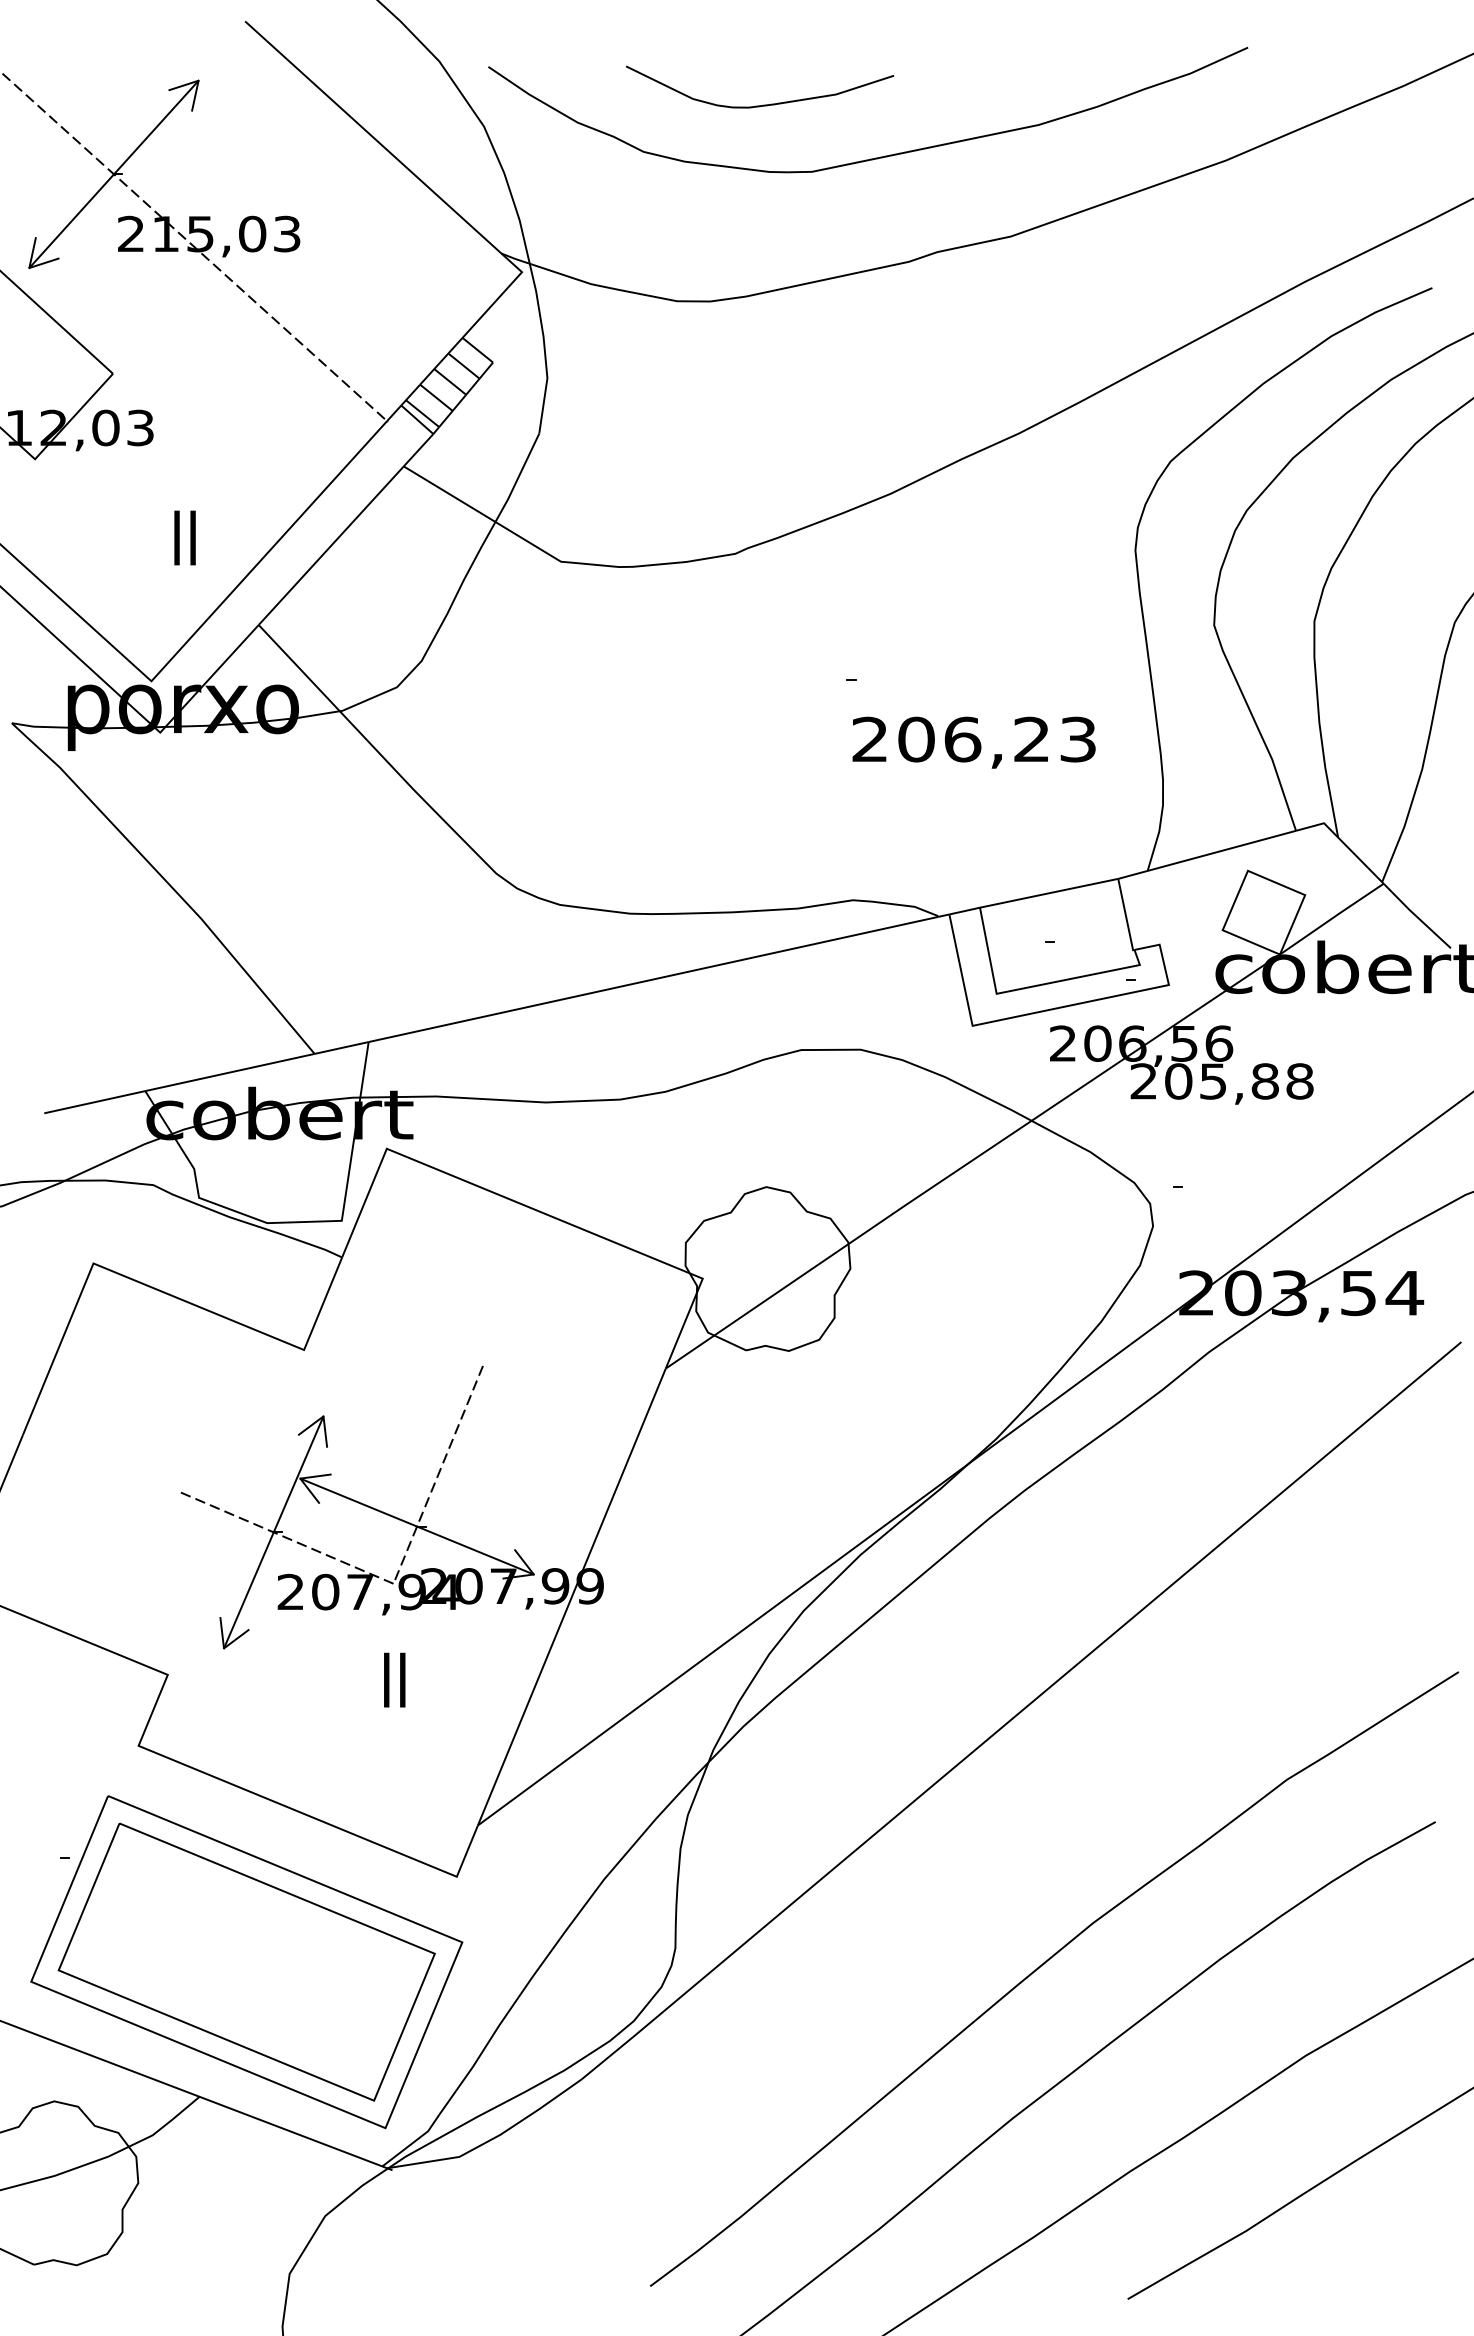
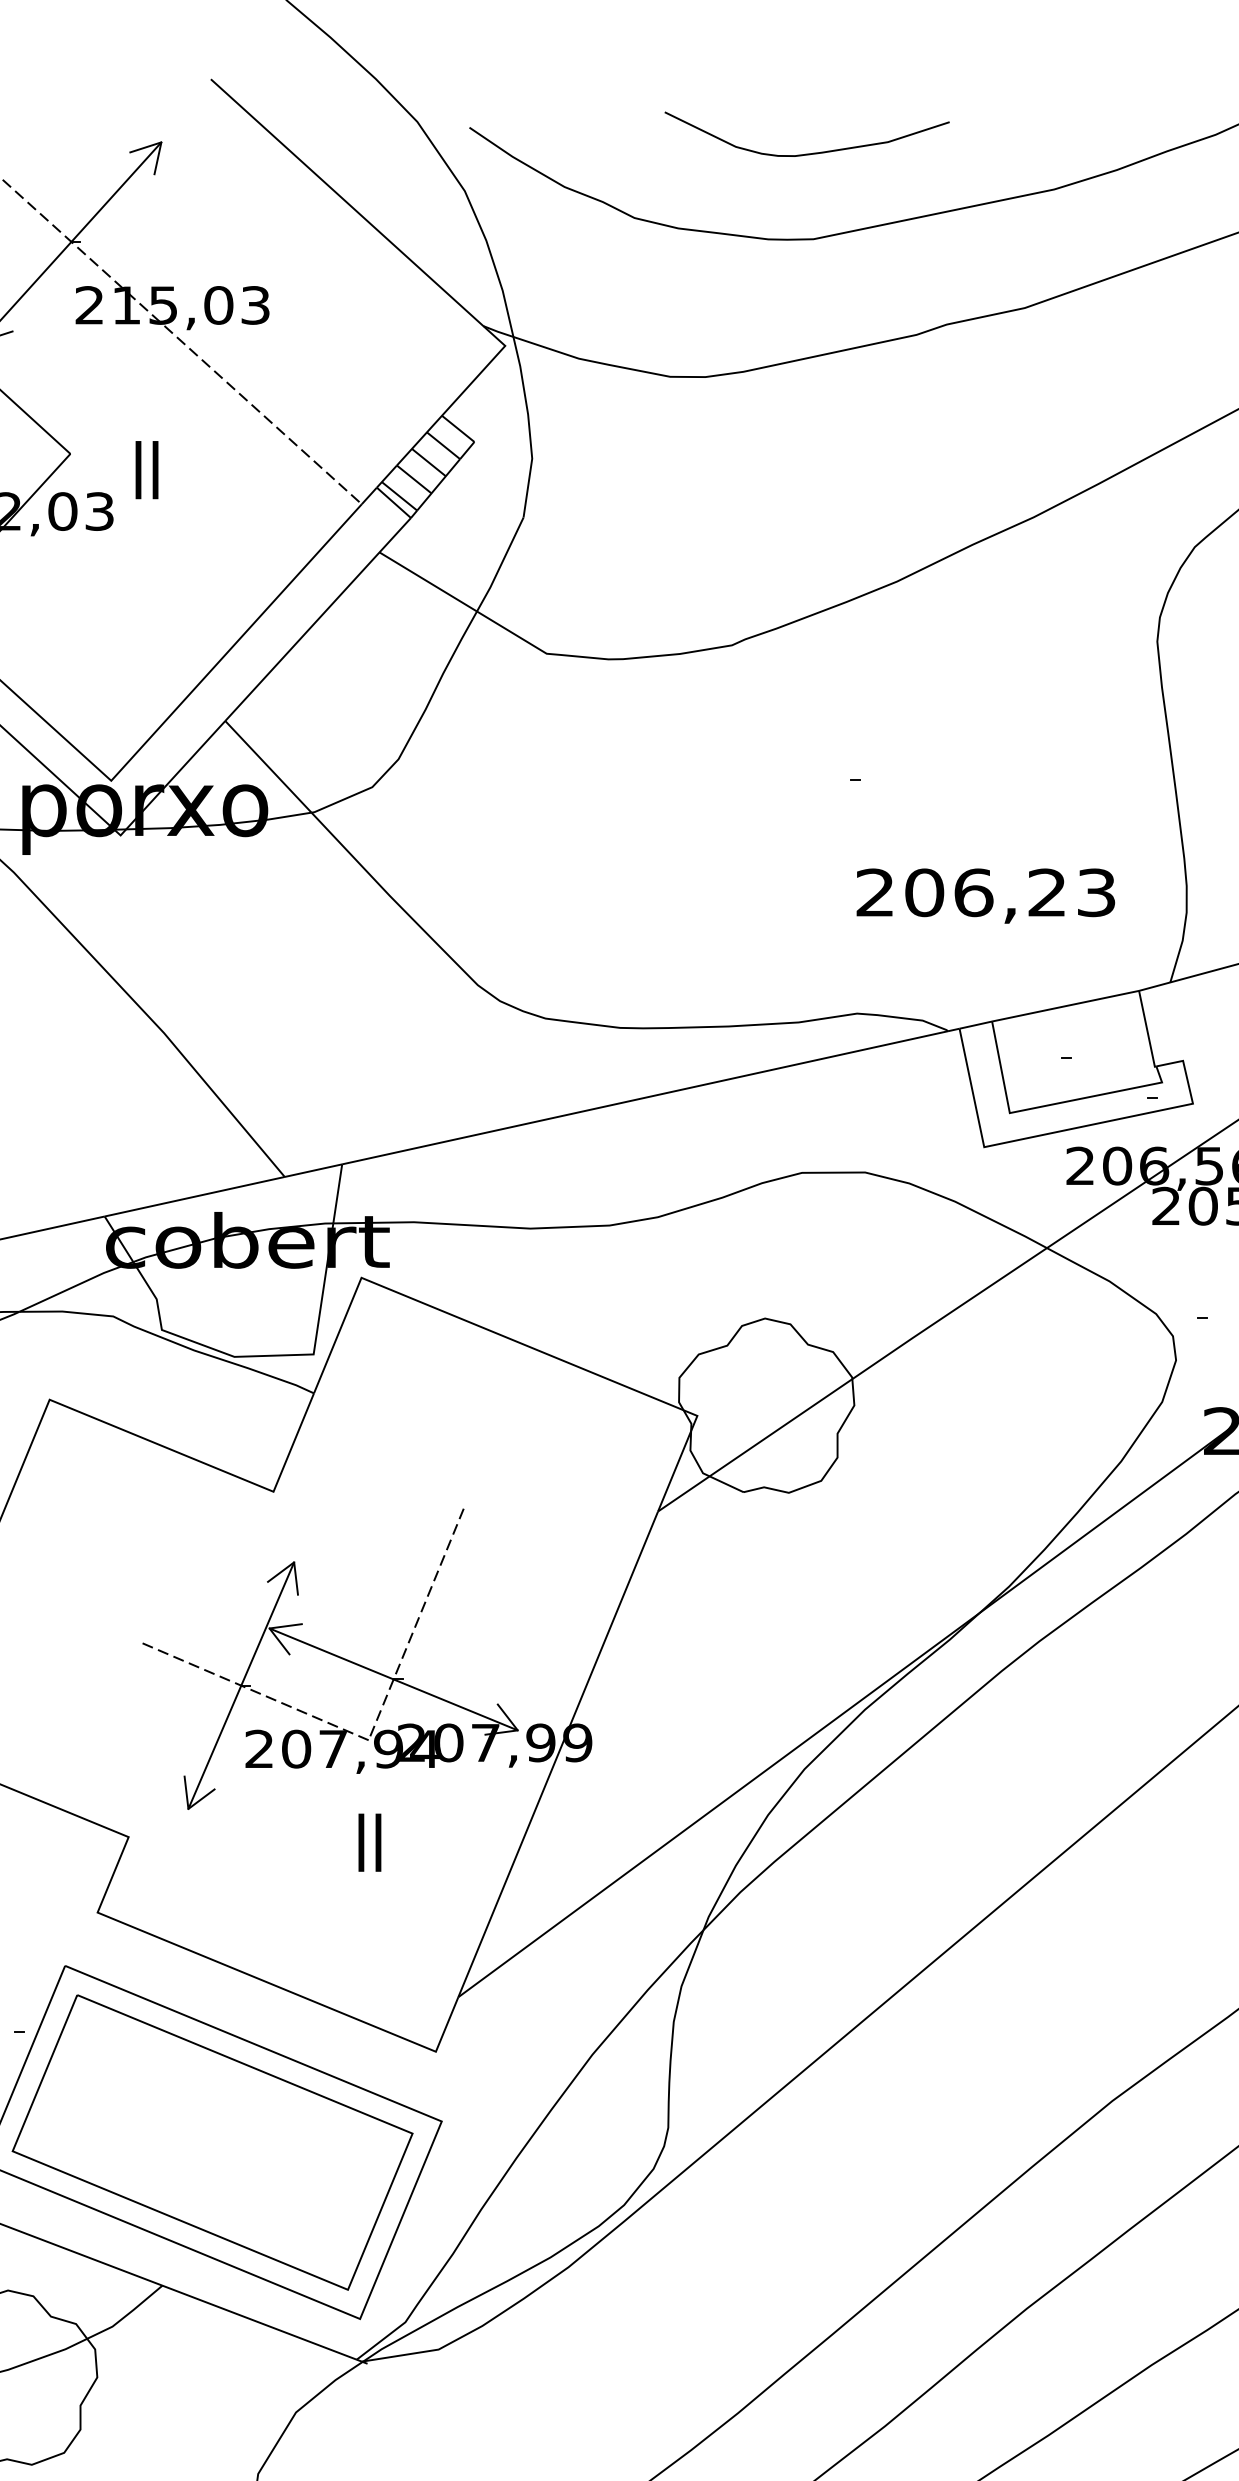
curve: (763, 104) -> (810, 152), moved
text: (184, 537) -> (146, 469), moved
text: (973, 742) -> (985, 895), moved

